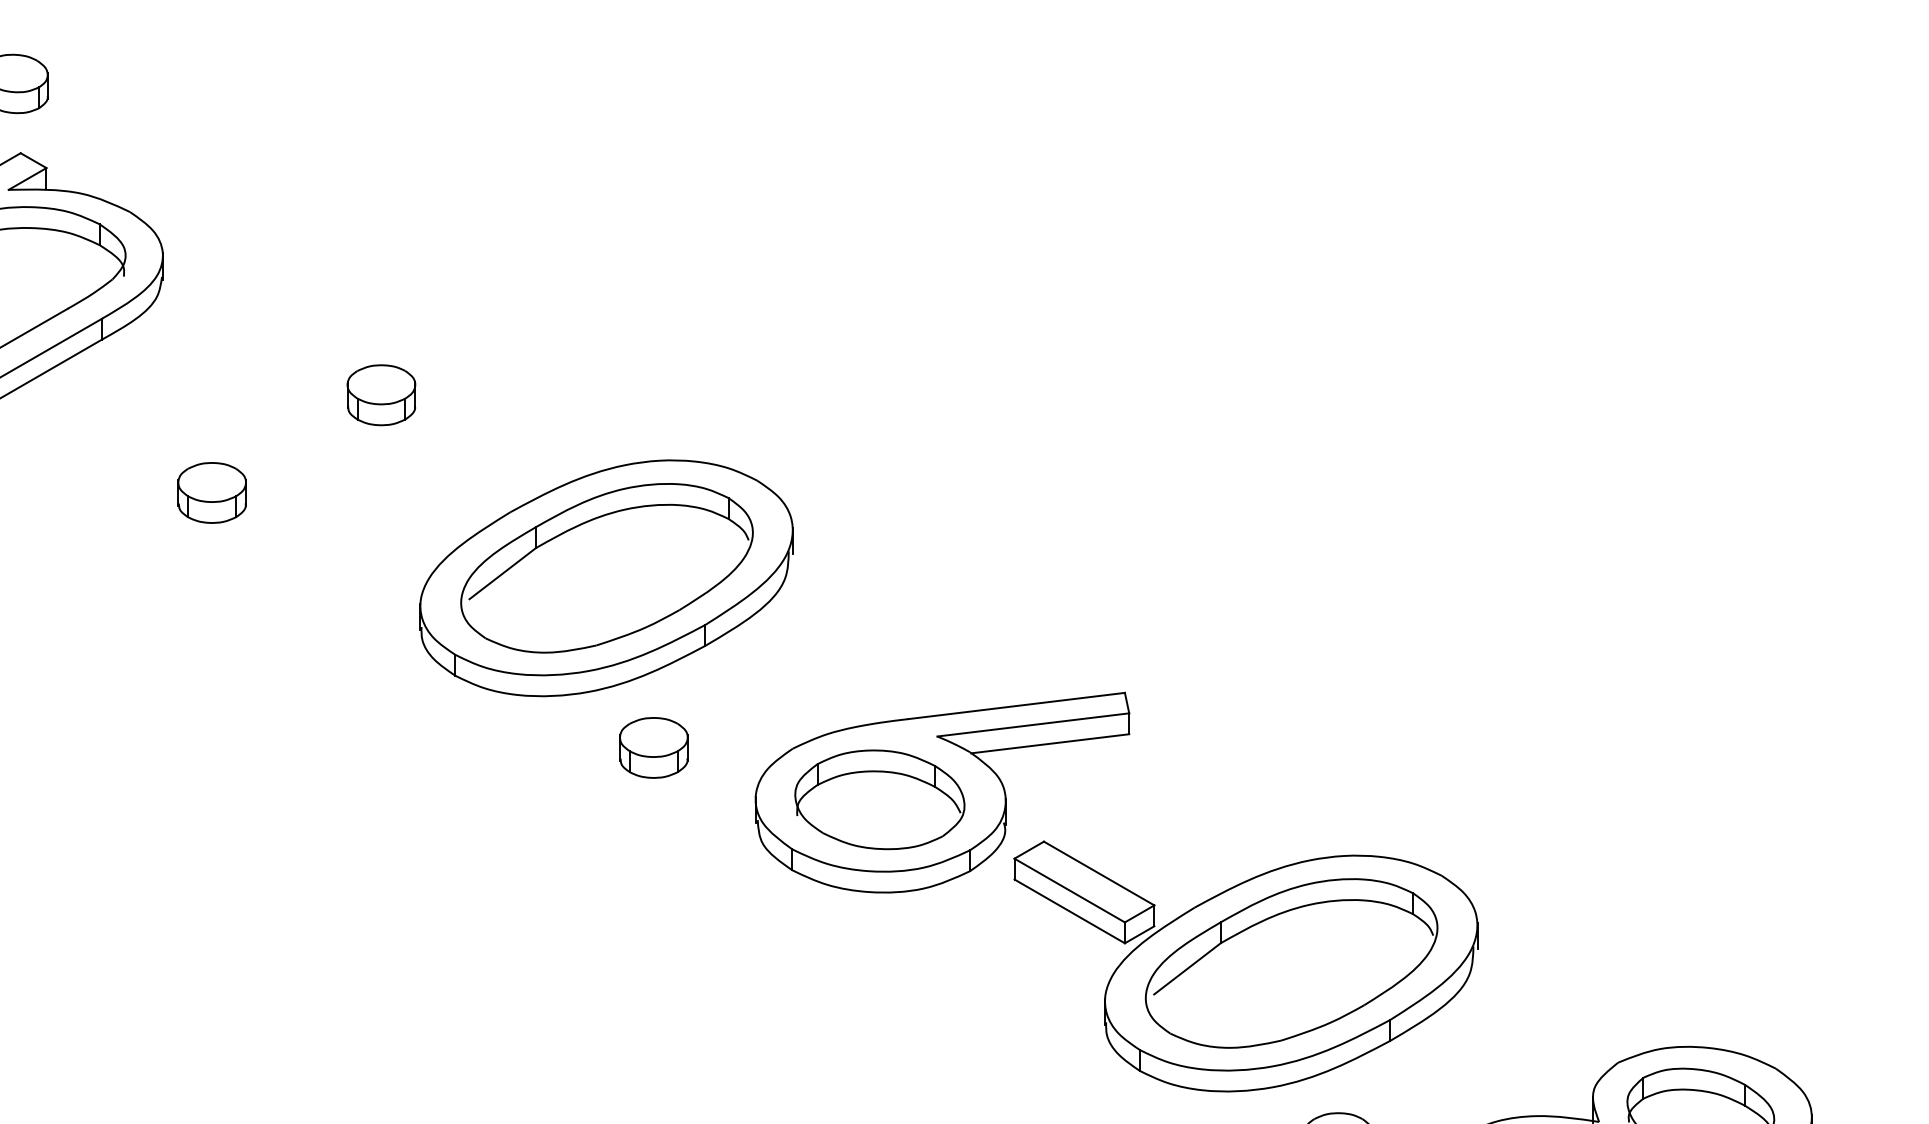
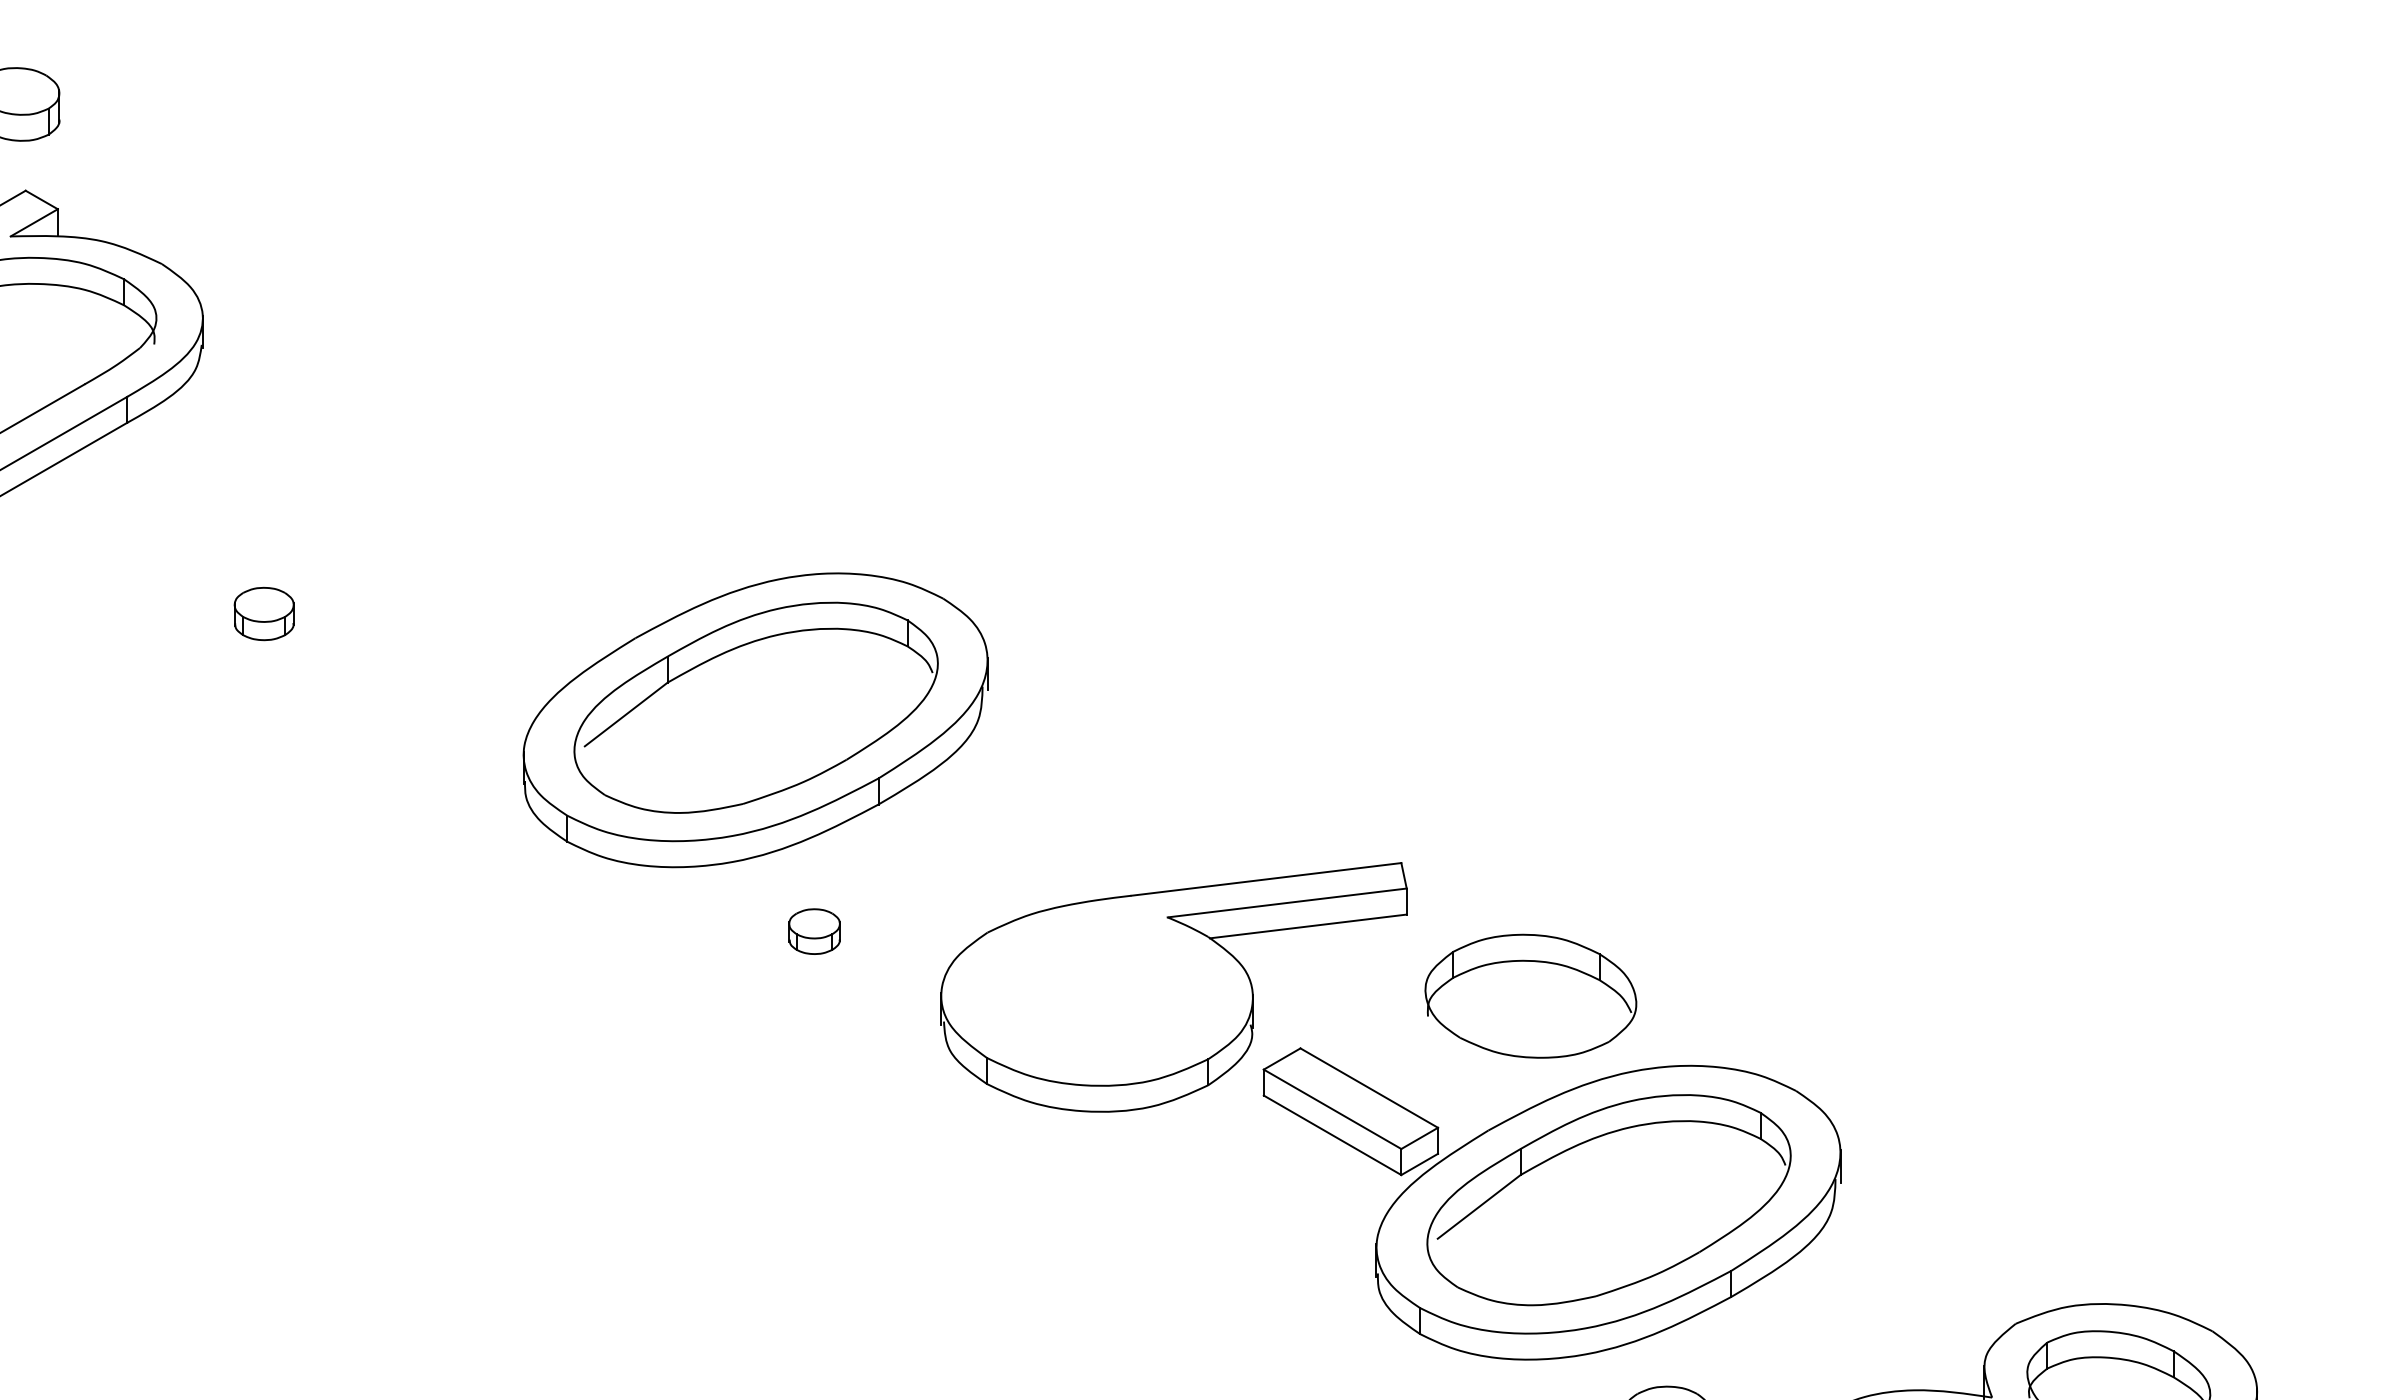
part: (381, 395) -> (475, 492), removed
part: (211, 492) -> (263, 613), size x0.7
part: (653, 747) -> (814, 931), size x0.6
part: (879, 799) -> (1530, 995), moved

